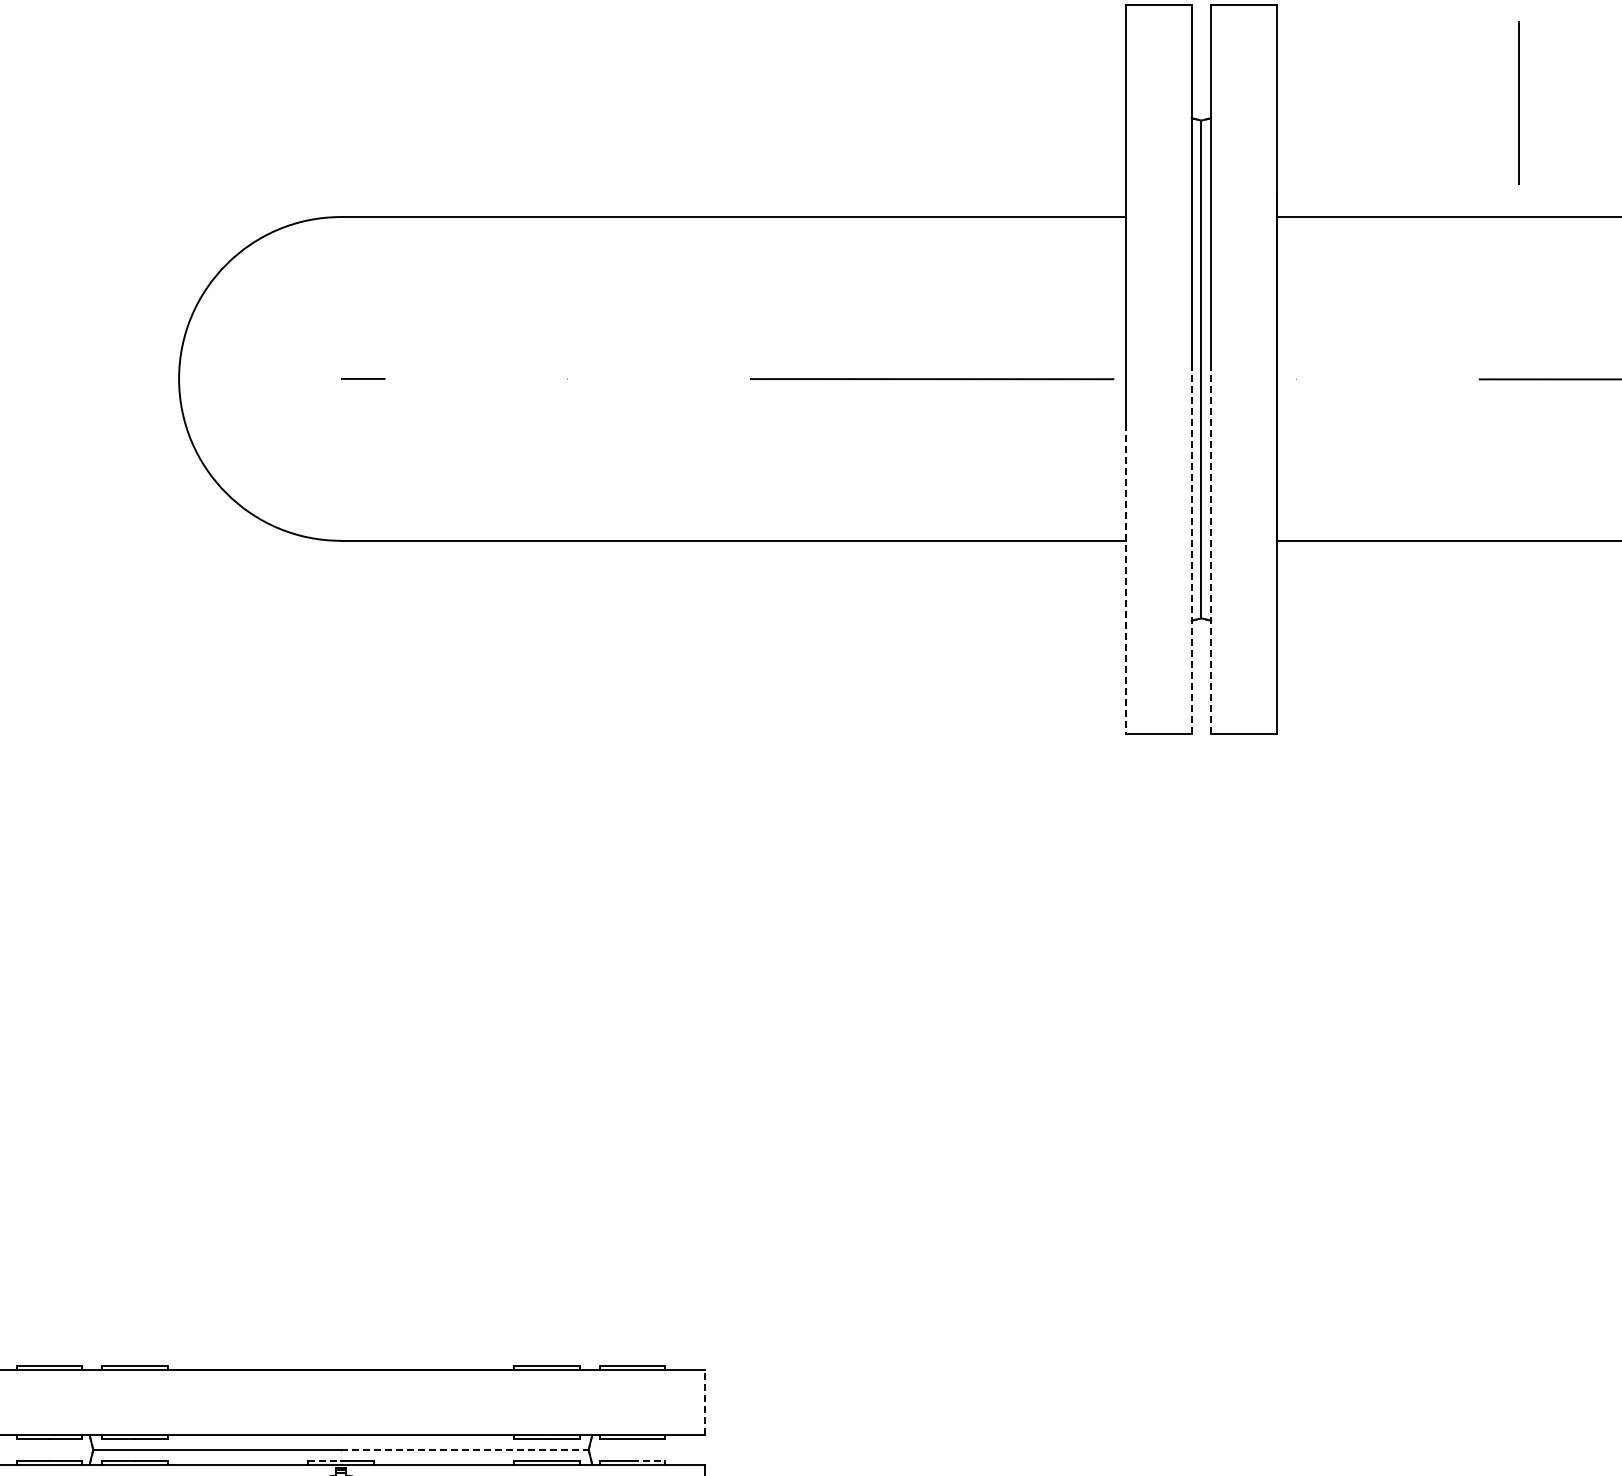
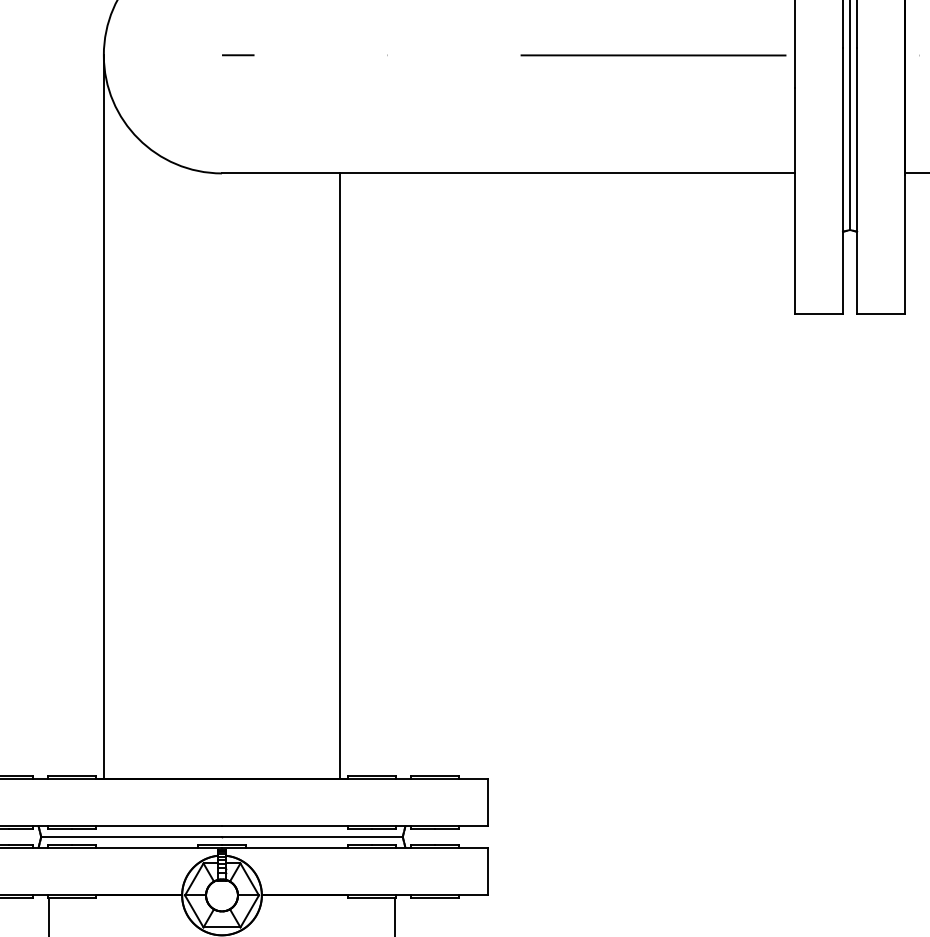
line: (1191, 551) -> (842, 181), dashed -> solid
line: (1211, 551) -> (857, 181), dashed -> solid
line: (1126, 578) -> (795, 200), dashed -> solid
line: (179, 873) -> (104, 416), added
line: (502, 954) -> (339, 475), added
line: (705, 1402) -> (488, 802), dashed -> solid
line: (464, 1449) -> (312, 836), dashed -> solid
line: (325, 1460) -> (210, 844), dashed -> solid
line: (649, 1460) -> (447, 844), dashed -> solid

